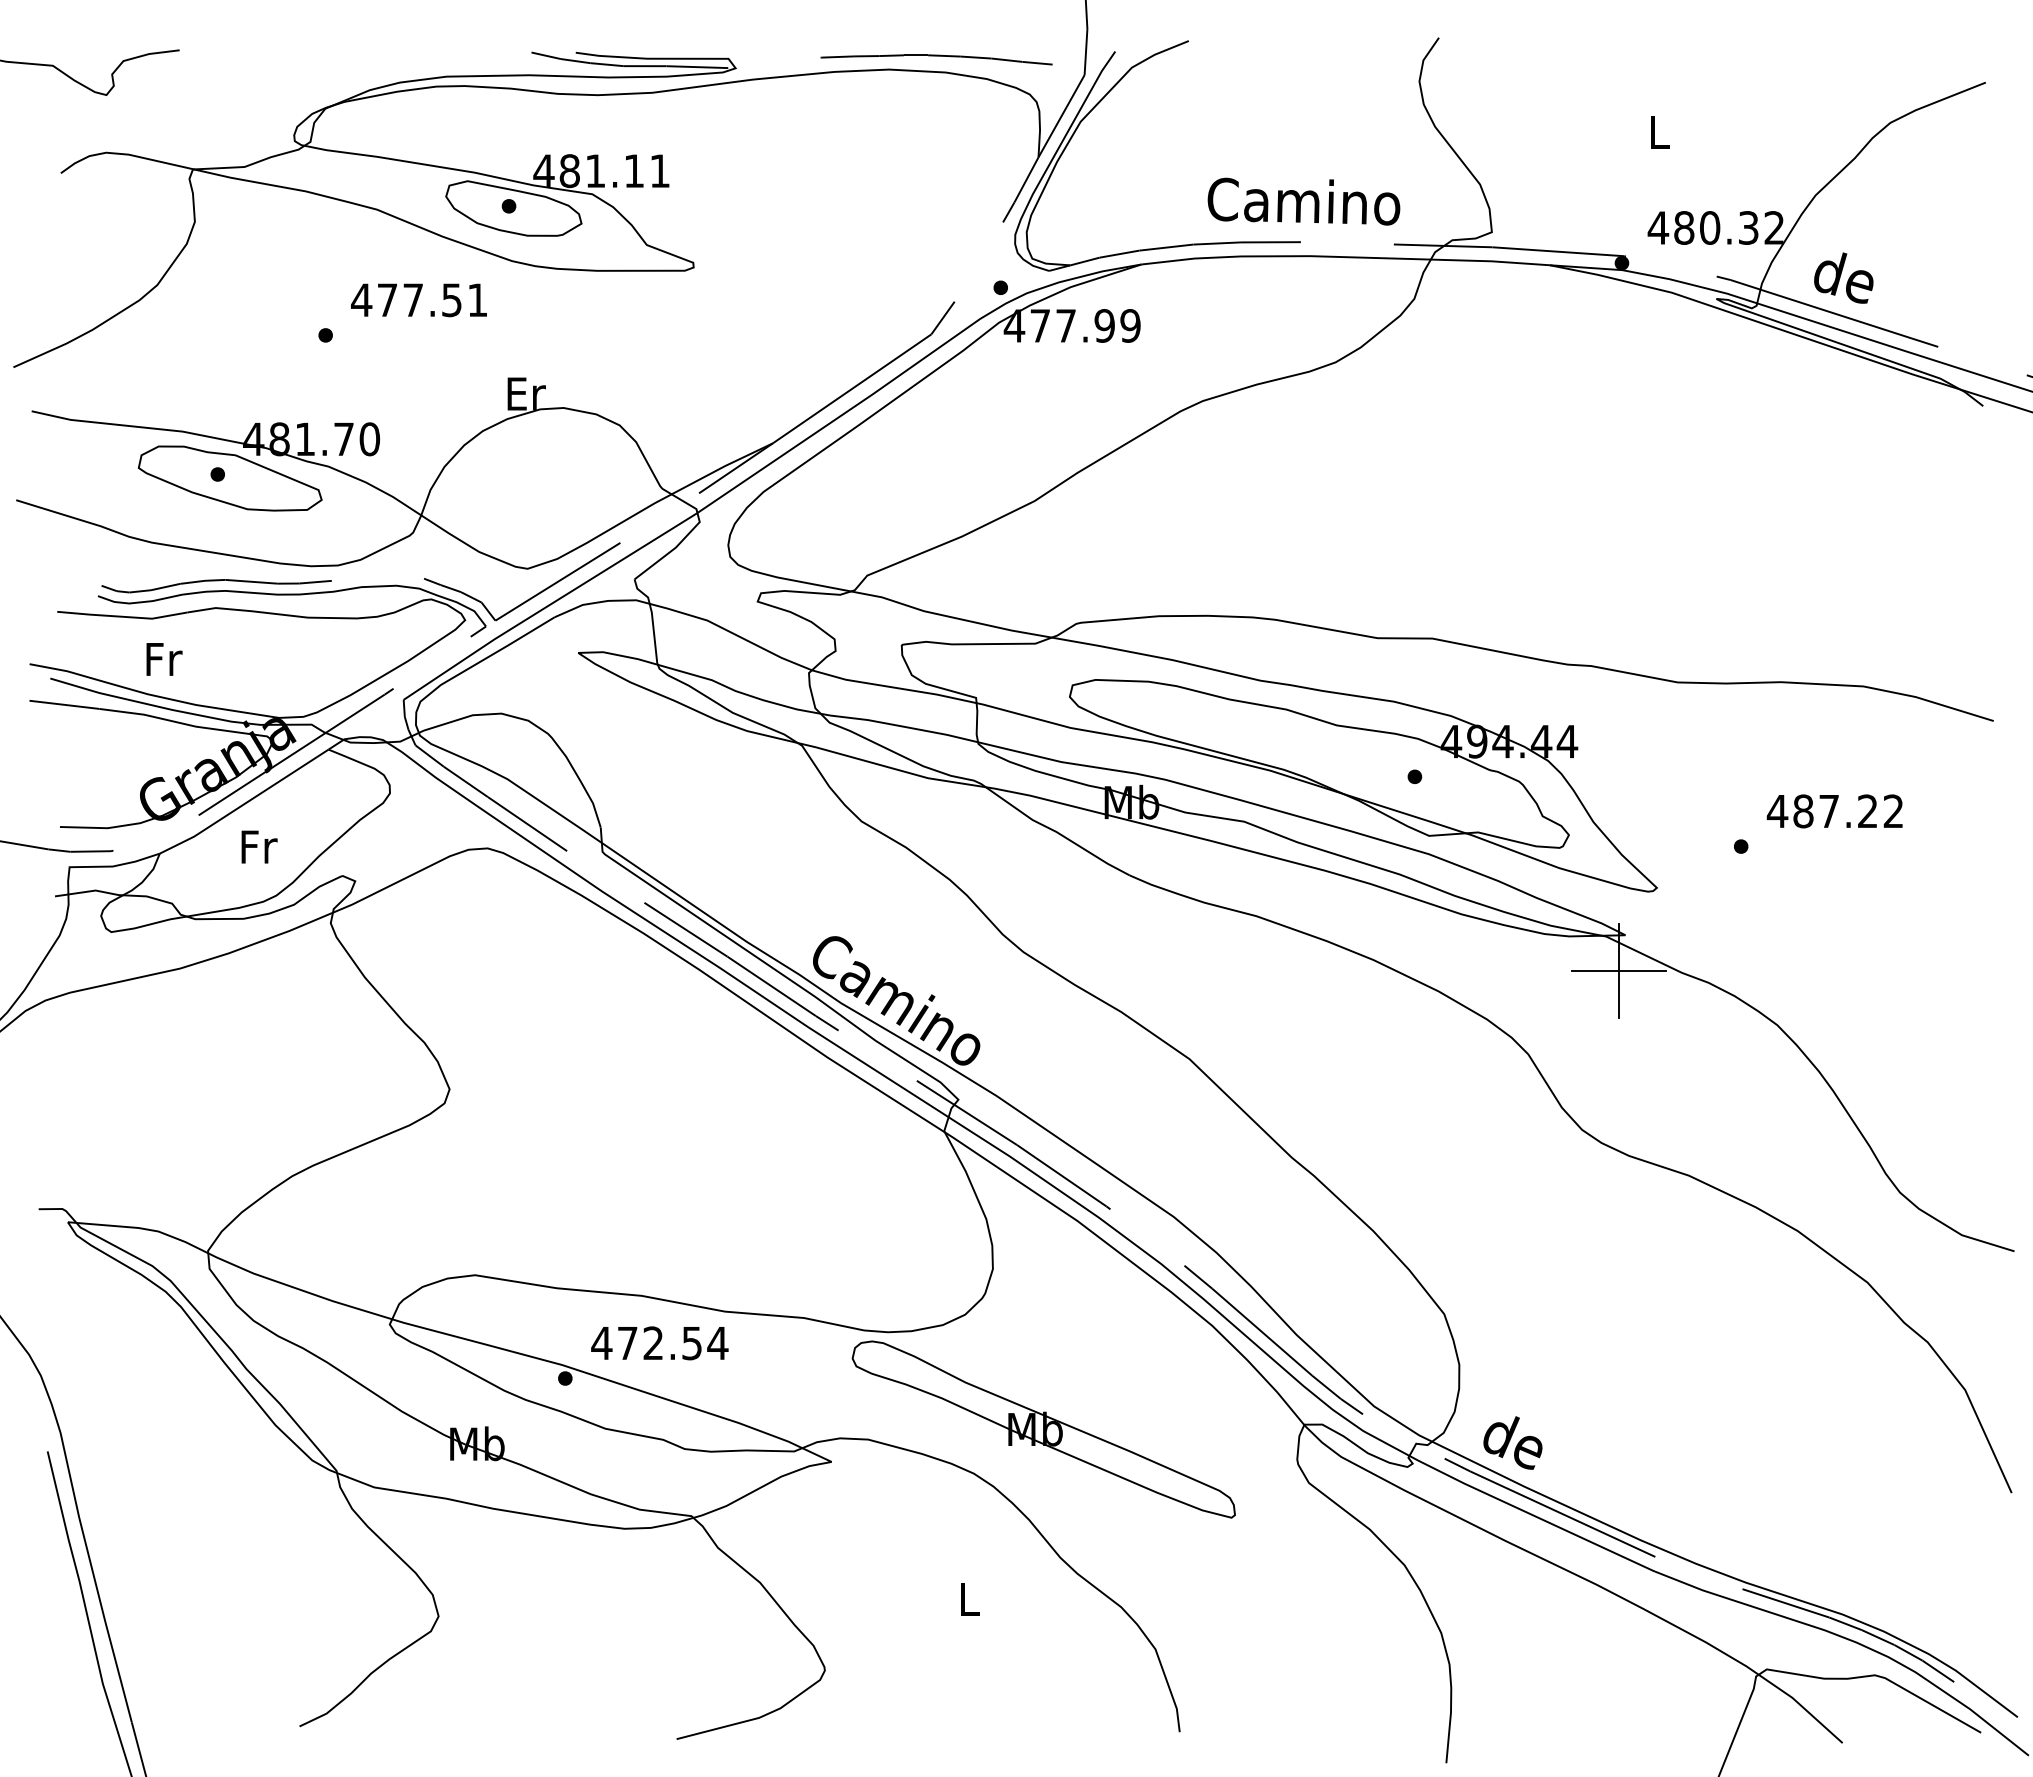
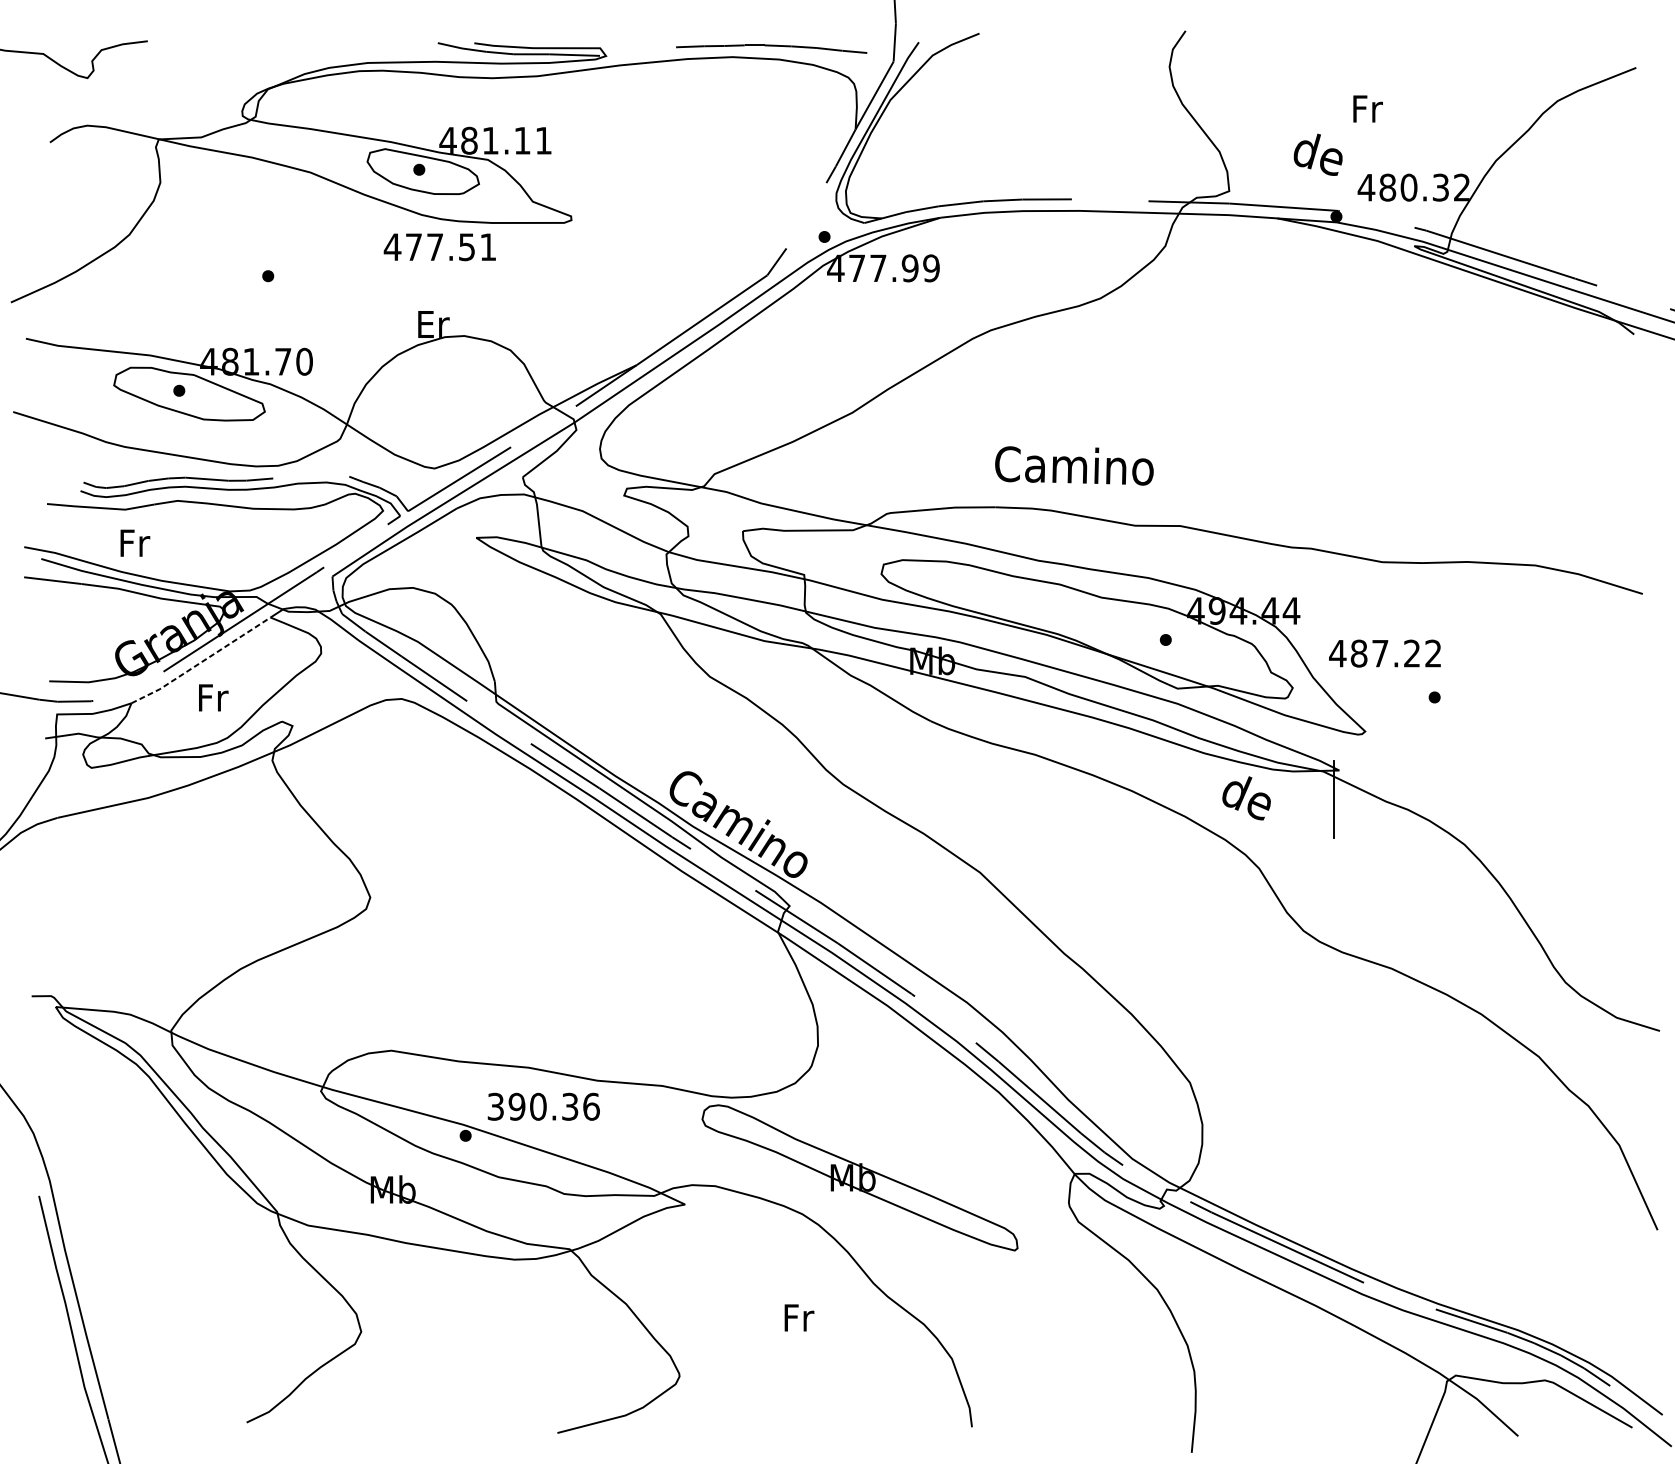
text: (1660, 132) -> (1368, 108), L -> Fr
text: (1303, 201) -> (1074, 465), moved
text: (1843, 277) -> (1317, 154), moved
text: (418, 300) -> (439, 247), moved
line: (245, 803) -> (202, 661), solid -> dashed
text: (1834, 811) -> (1384, 653), moved
line: (1619, 970) -> (1334, 799), removed
text: (659, 1343) -> (543, 1106), 472.54 -> 390.36
text: (1512, 1442) -> (1246, 797), moved
text: (970, 1599) -> (799, 1317), L -> Fr

